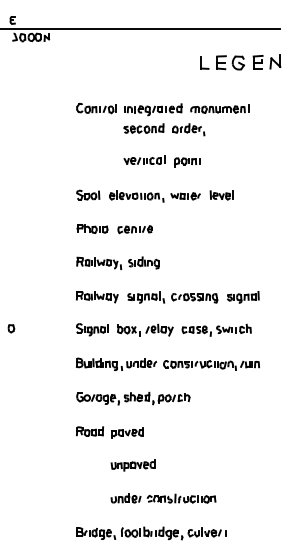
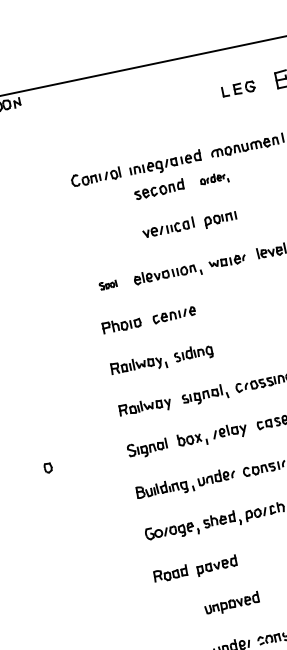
part: (222, 62) -> (238, 88), size x0.6
part: (188, 129) -> (213, 179), size x0.7
part: (88, 194) -> (108, 284), size x0.6

